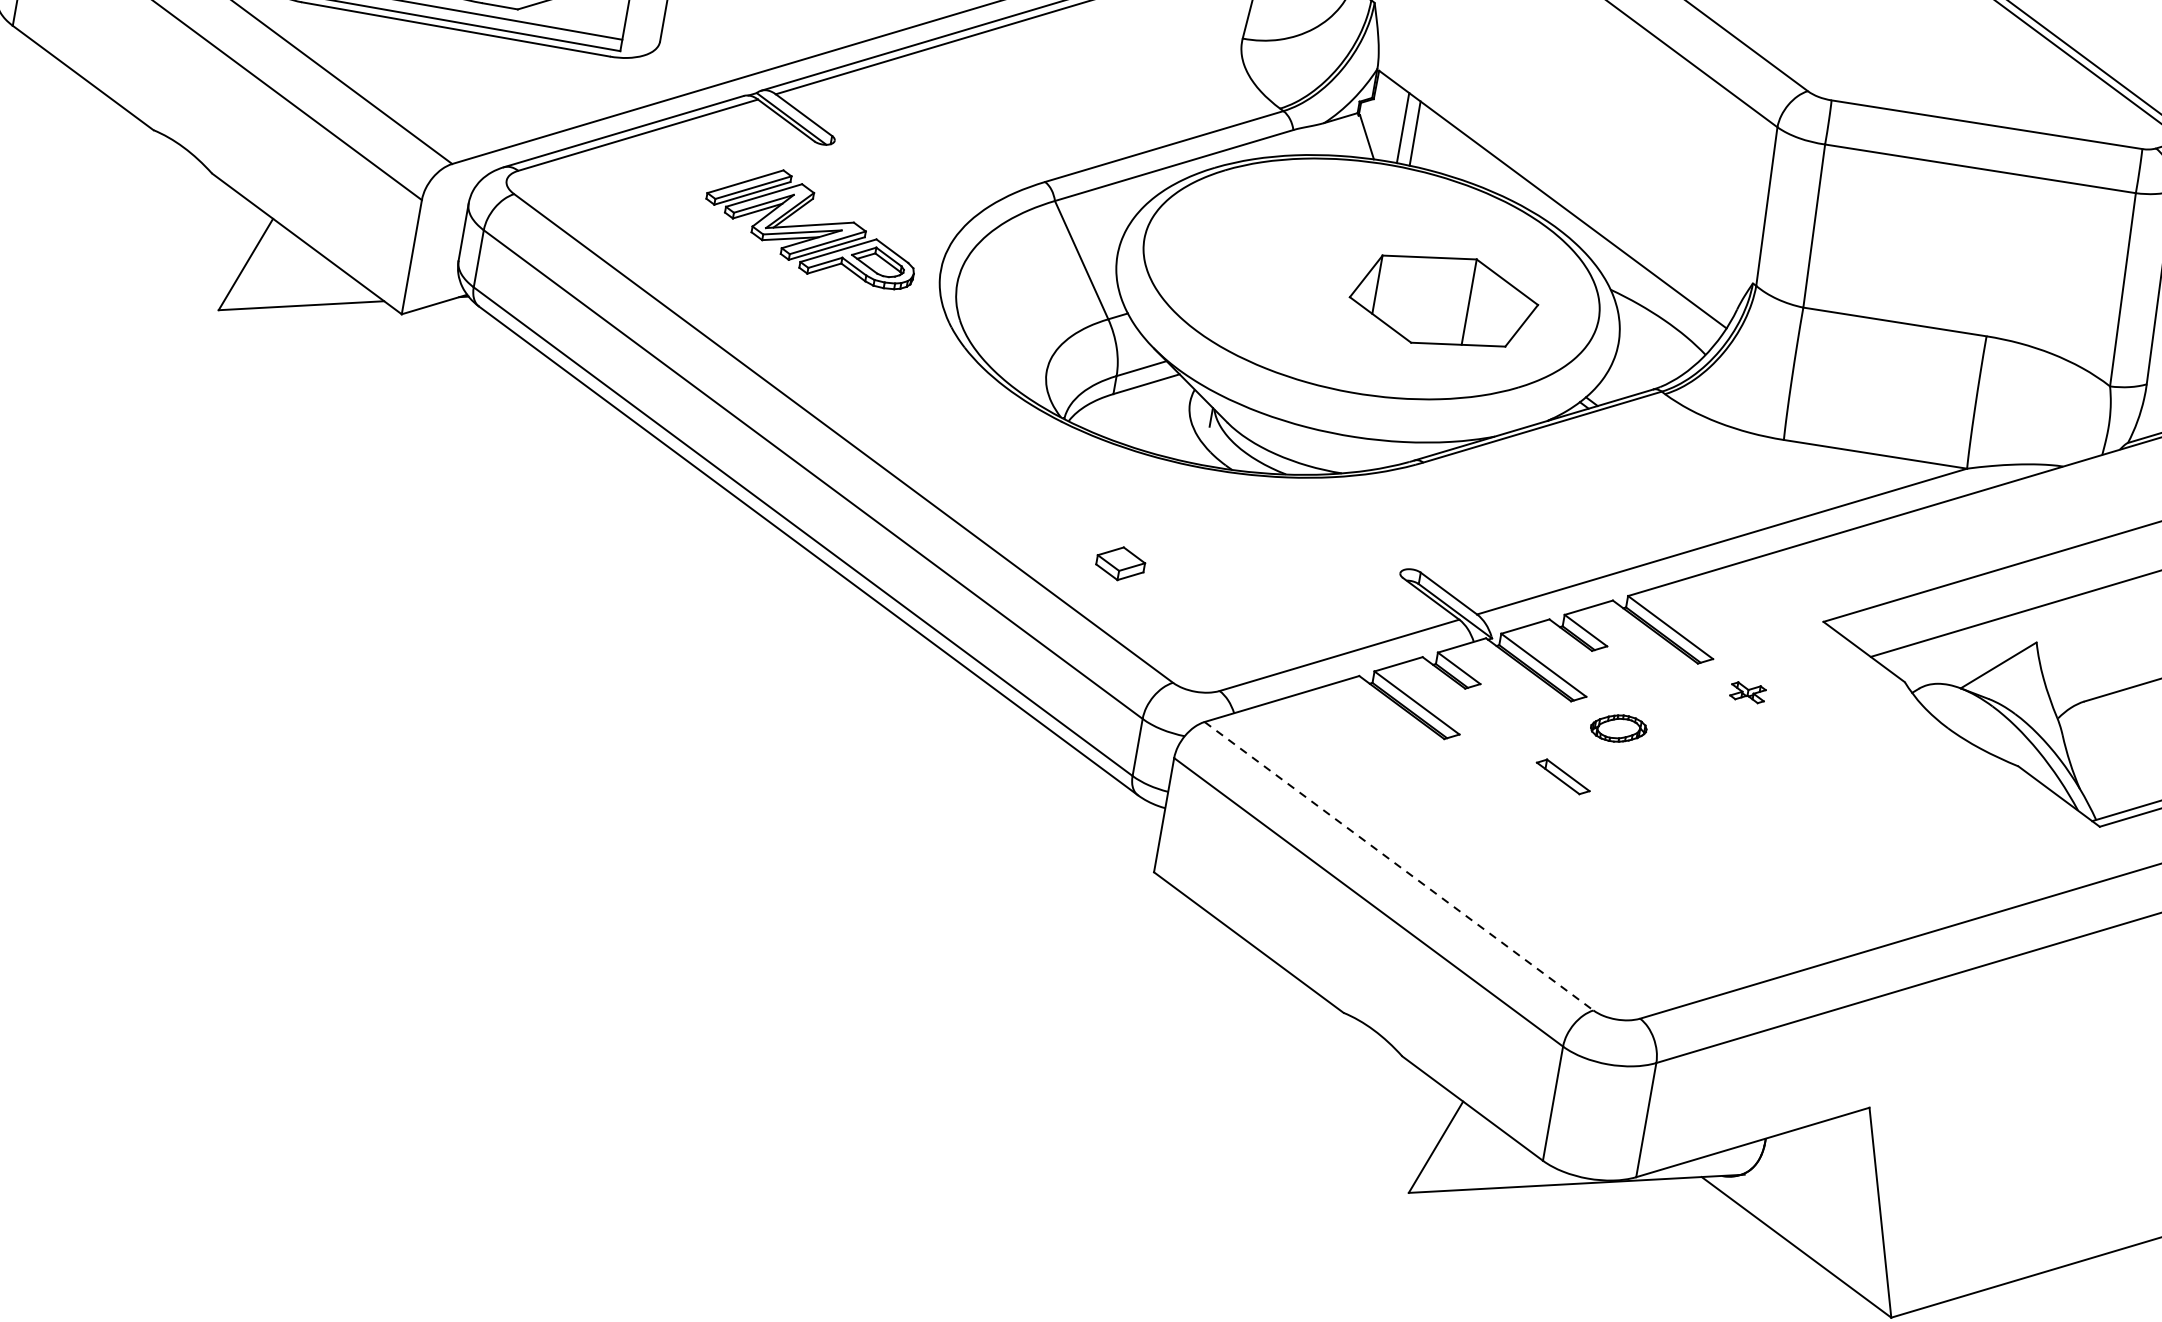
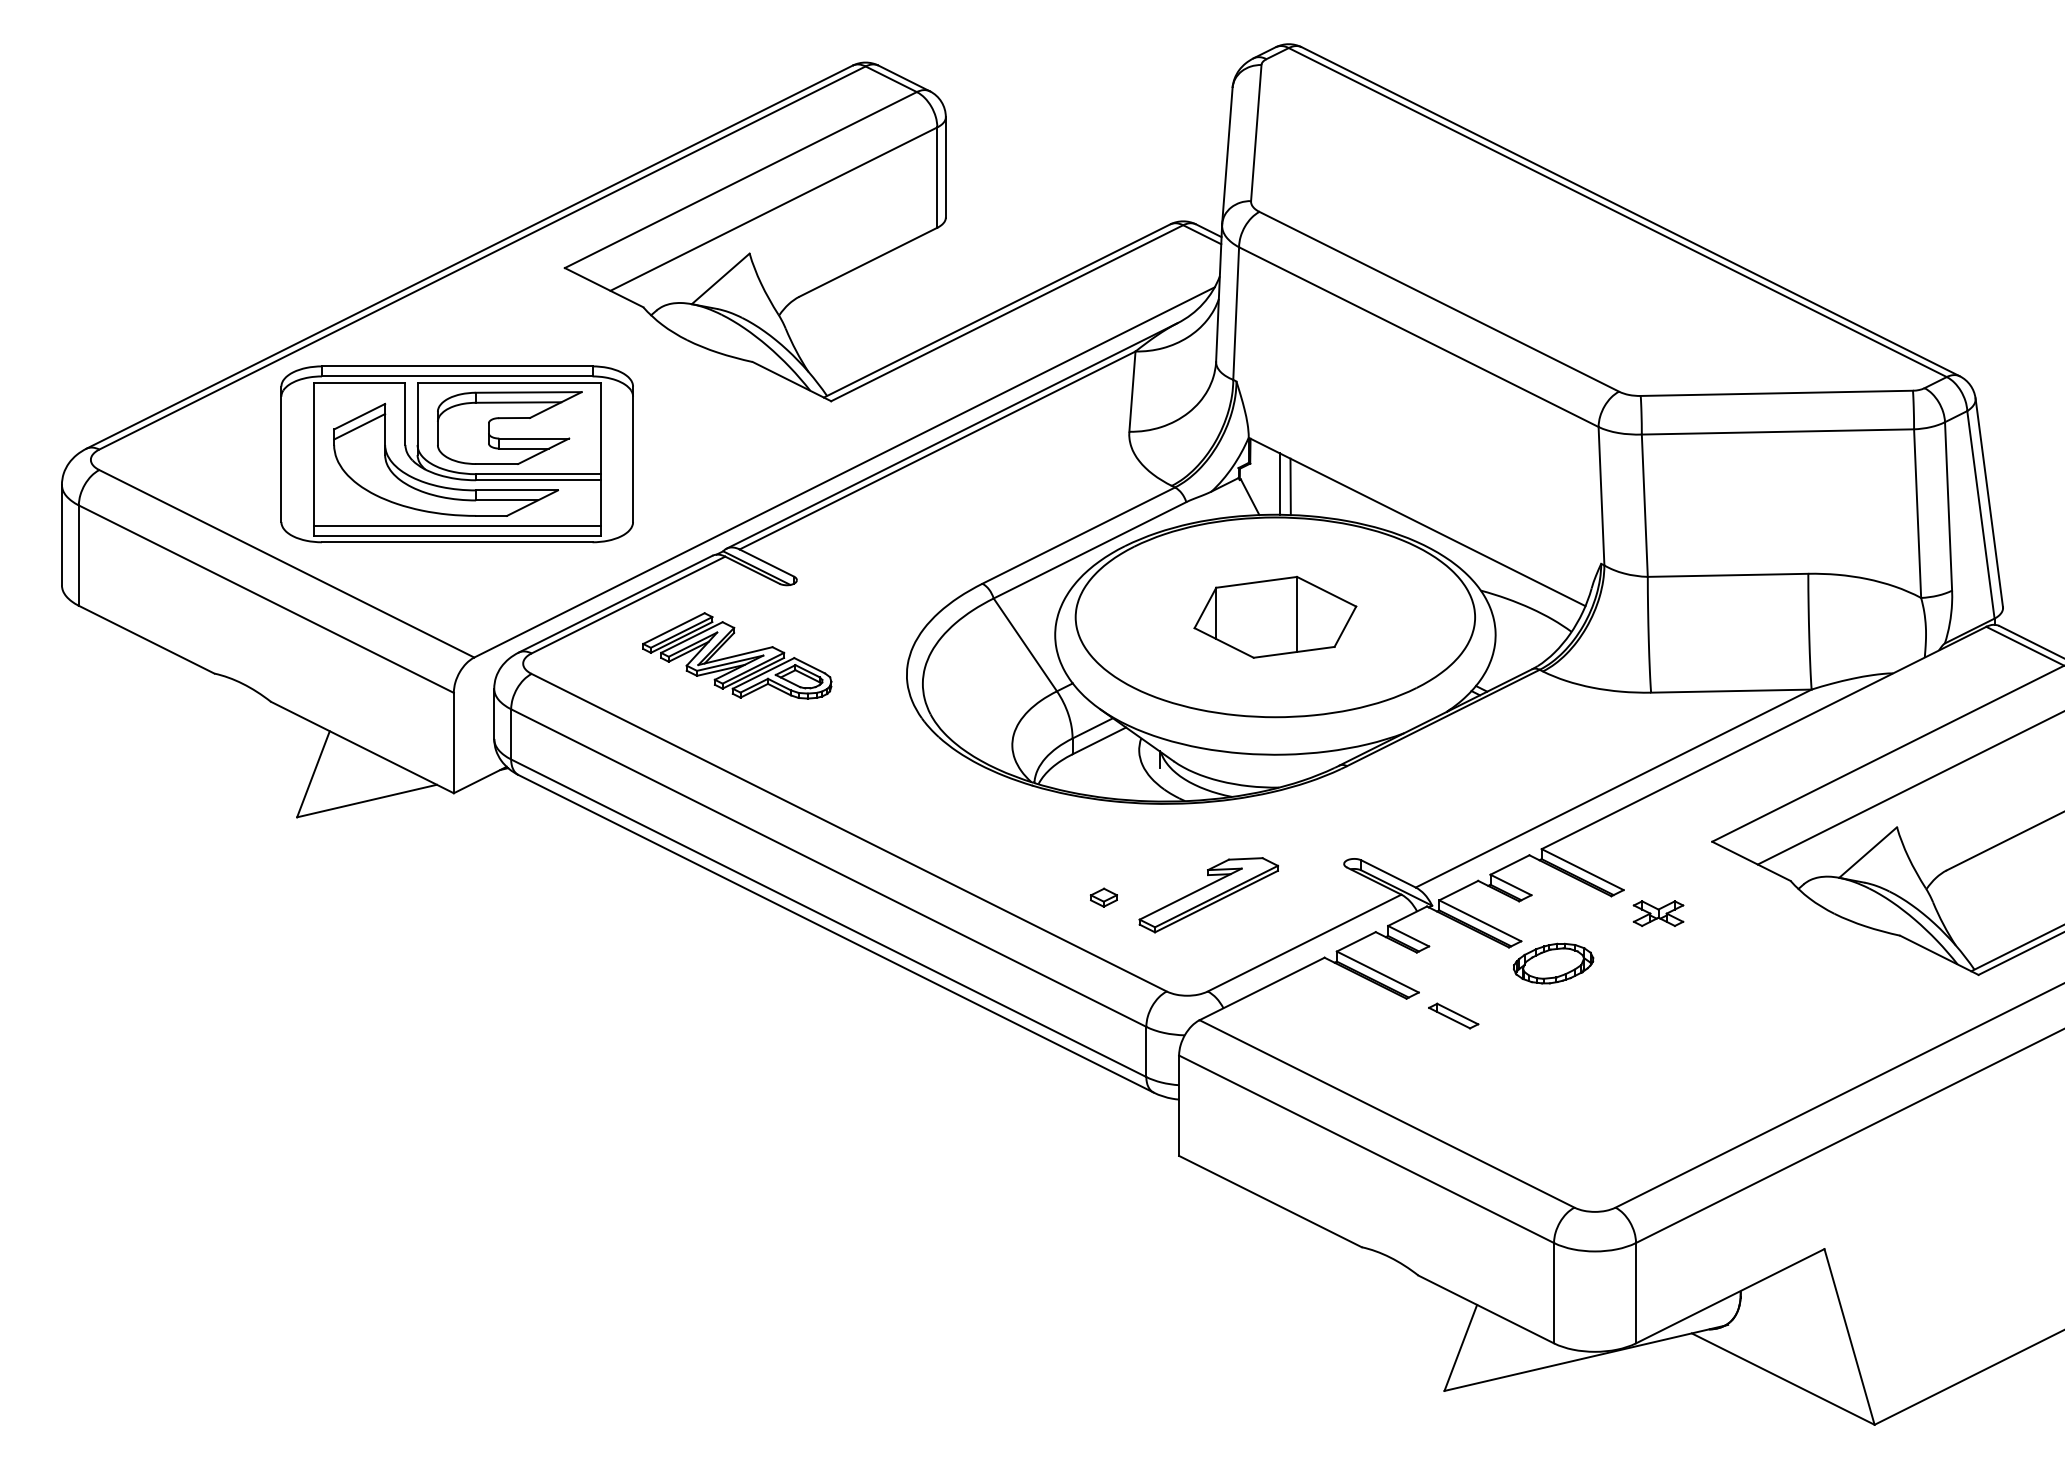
part: (812, 225) -> (737, 655), moved
part: (1444, 300) -> (1275, 616), moved
part: (1119, 563) -> (1103, 897), size x0.62
part: (1239, 581) -> (1208, 895), added
part: (1748, 692) -> (1658, 913), size x1.67
part: (1618, 728) -> (1553, 963), size x1.67
part: (1563, 776) -> (1453, 1015), moved
line: (1399, 865) -> (1387, 1113), dashed -> solid

